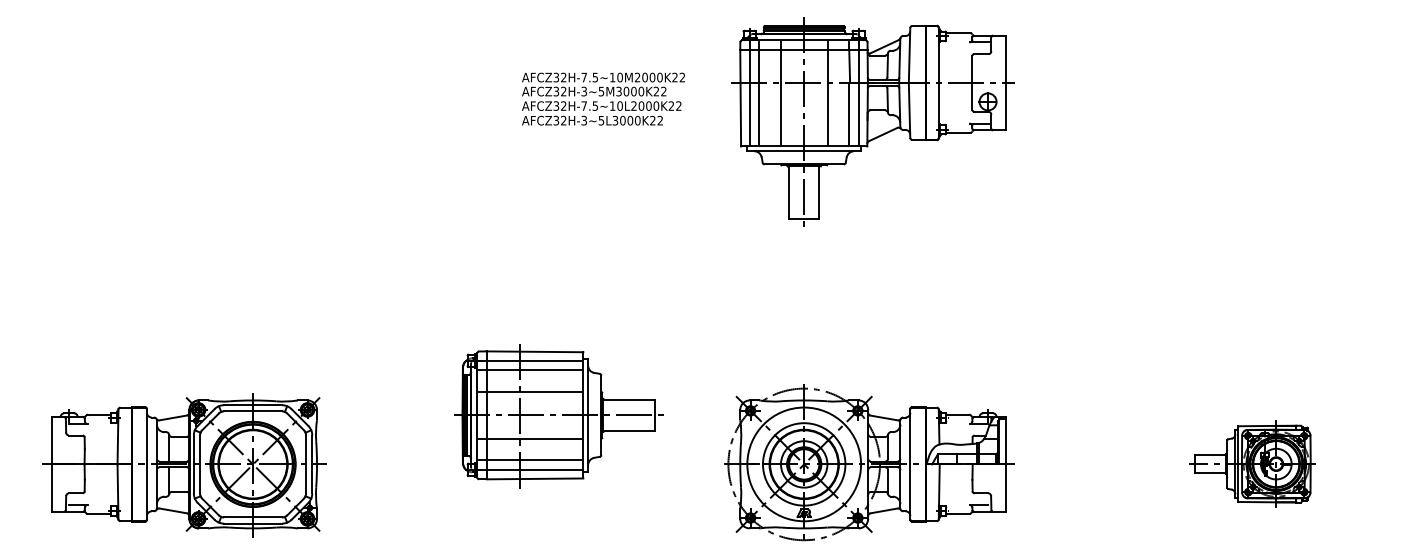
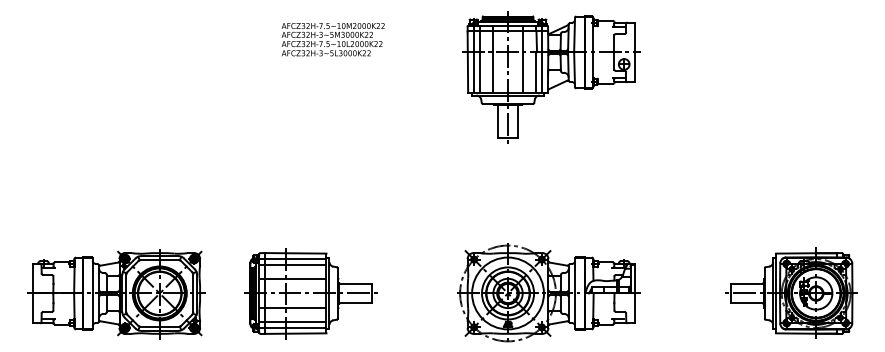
text: (602, 98) -> (332, 39), moved
part: (558, 415) -> (310, 293), moved
part: (1252, 462) -> (791, 292), size x1.67

